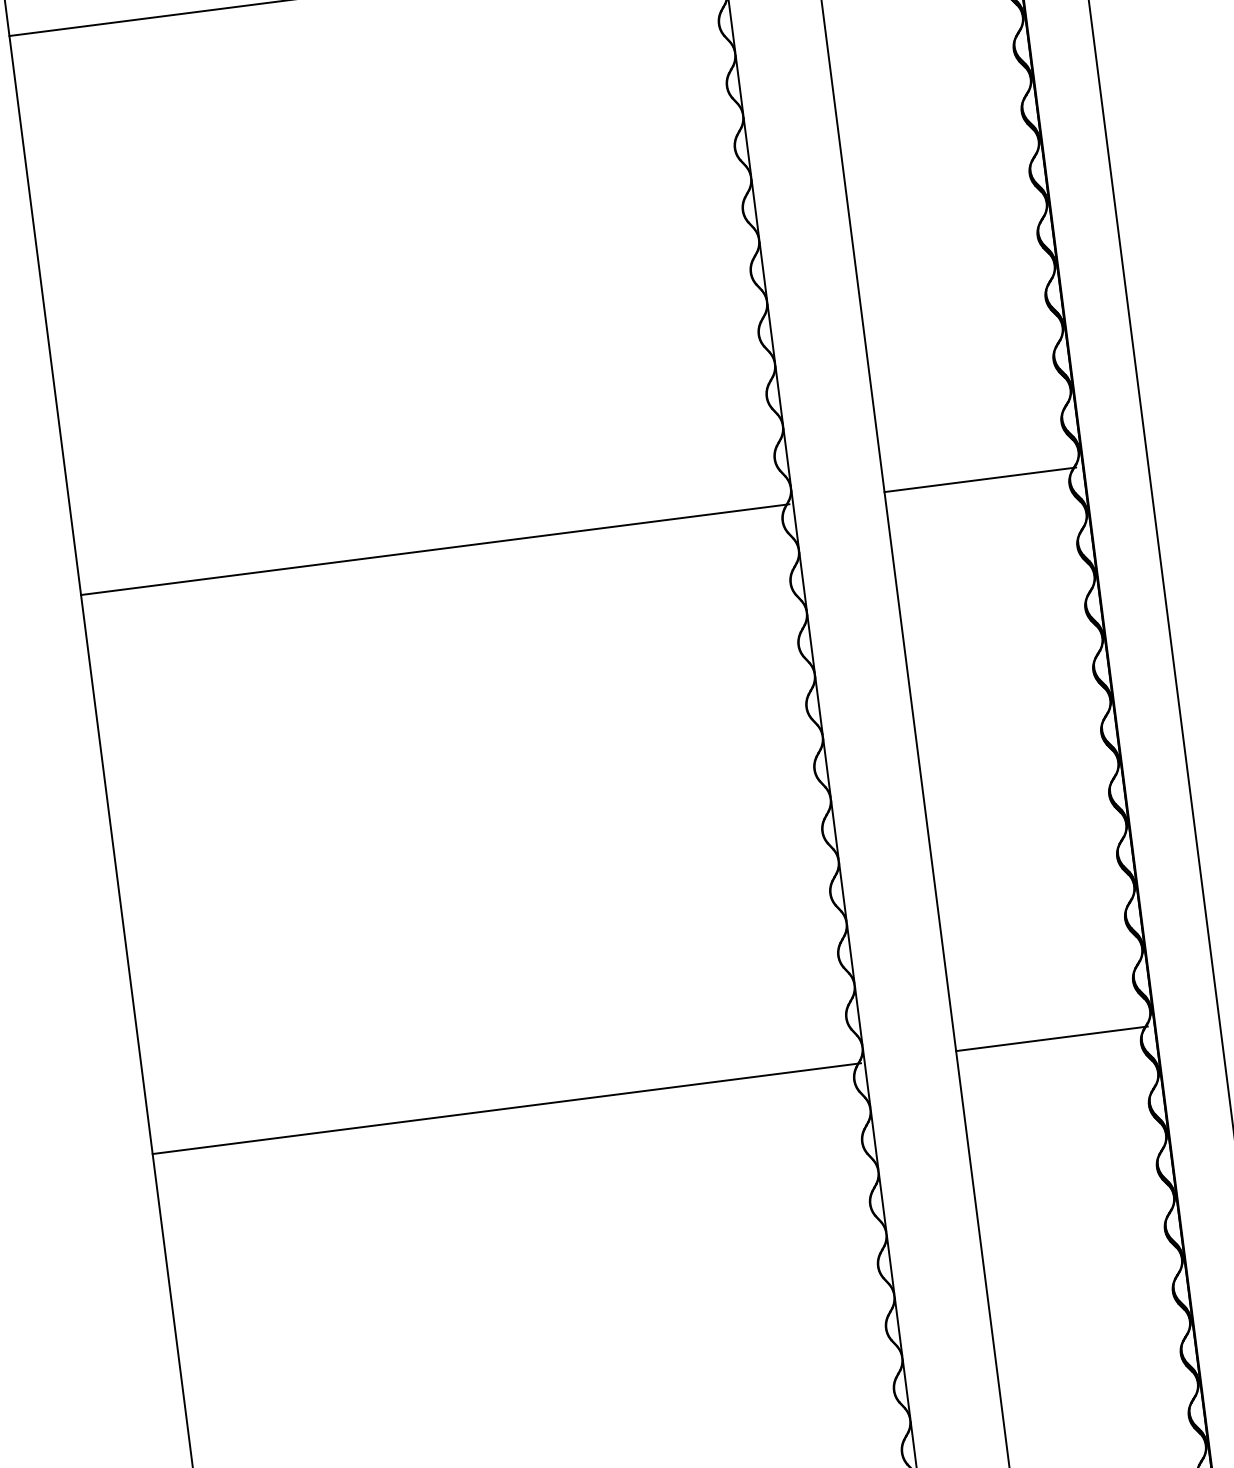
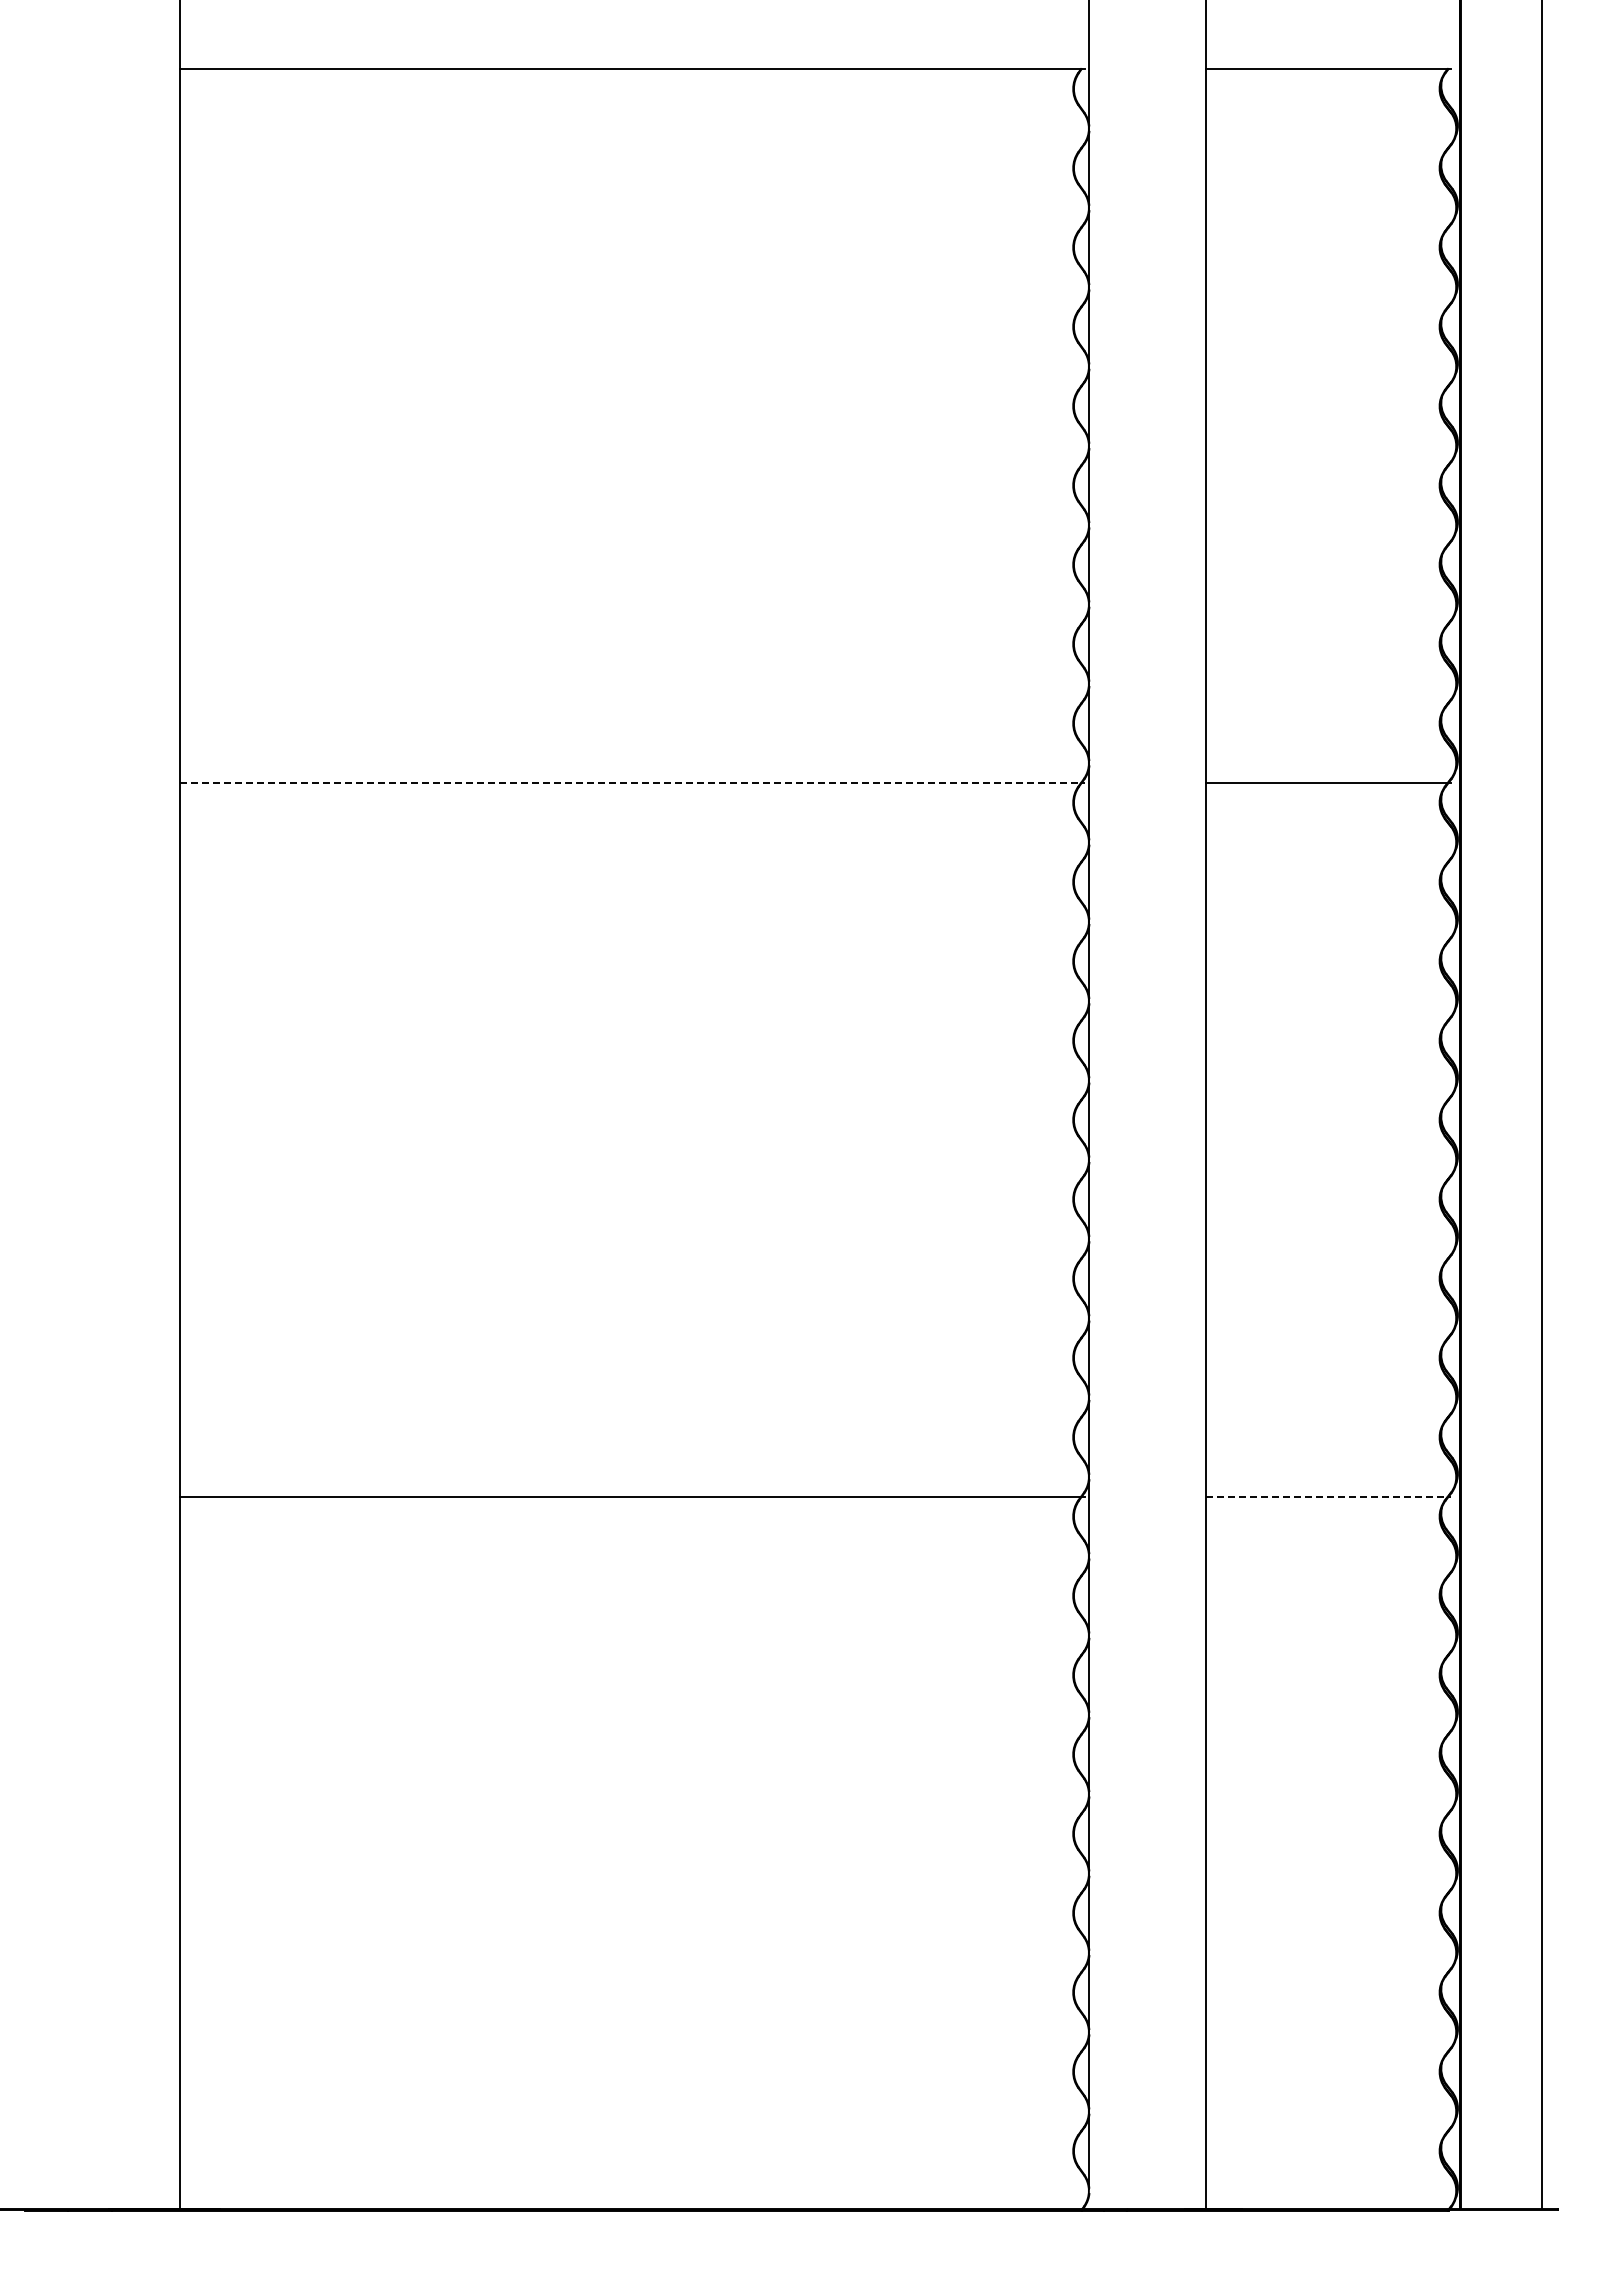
line: (435, 549) -> (632, 782), solid -> dashed
line: (1052, 1038) -> (1329, 1496), solid -> dashed

